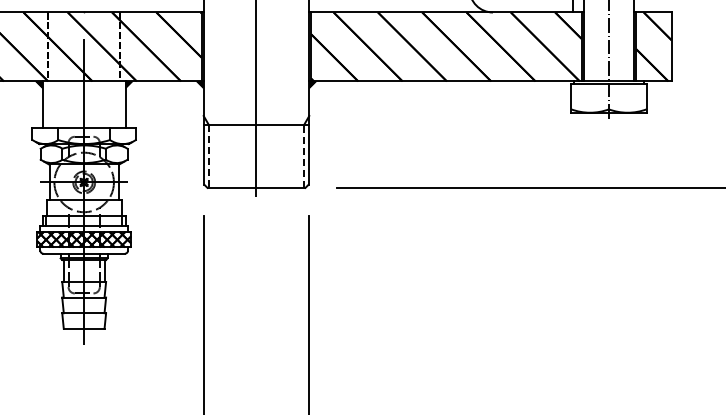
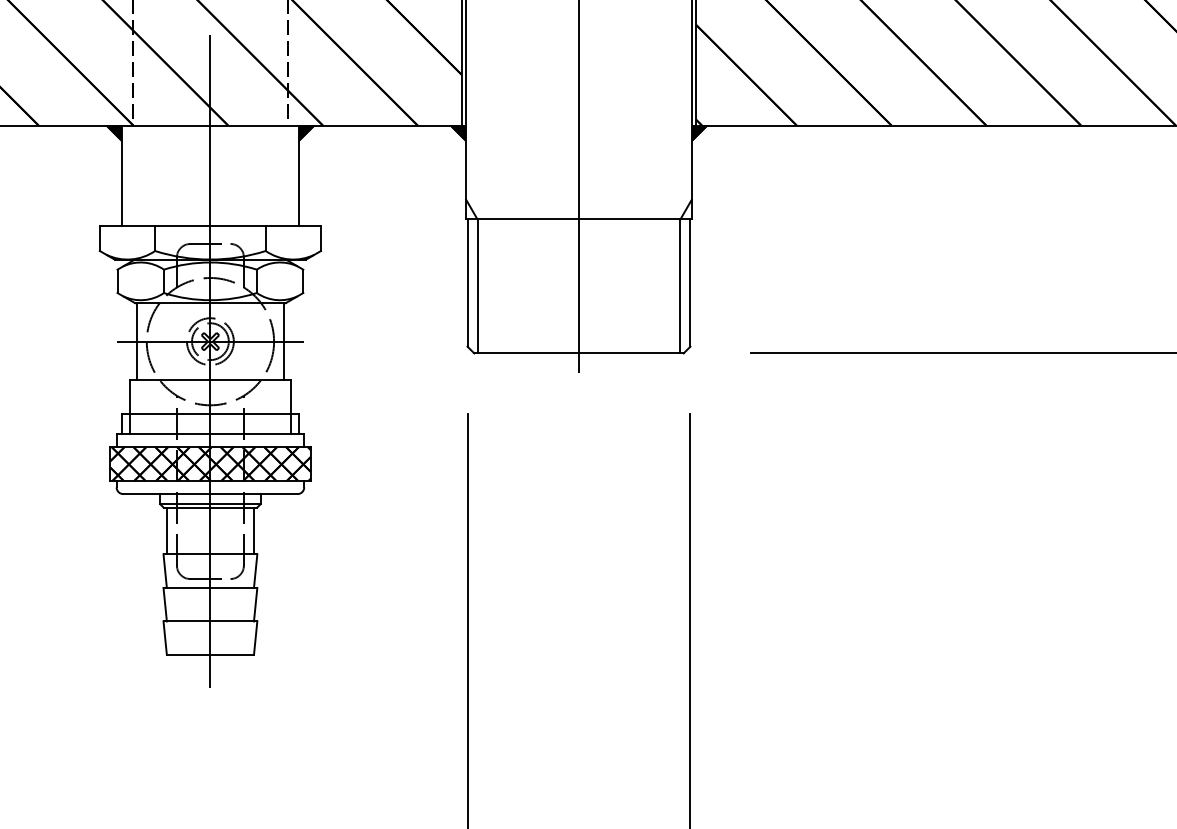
line: (303, 156) -> (679, 286), dashed -> solid
line: (209, 157) -> (478, 288), dashed -> solid

